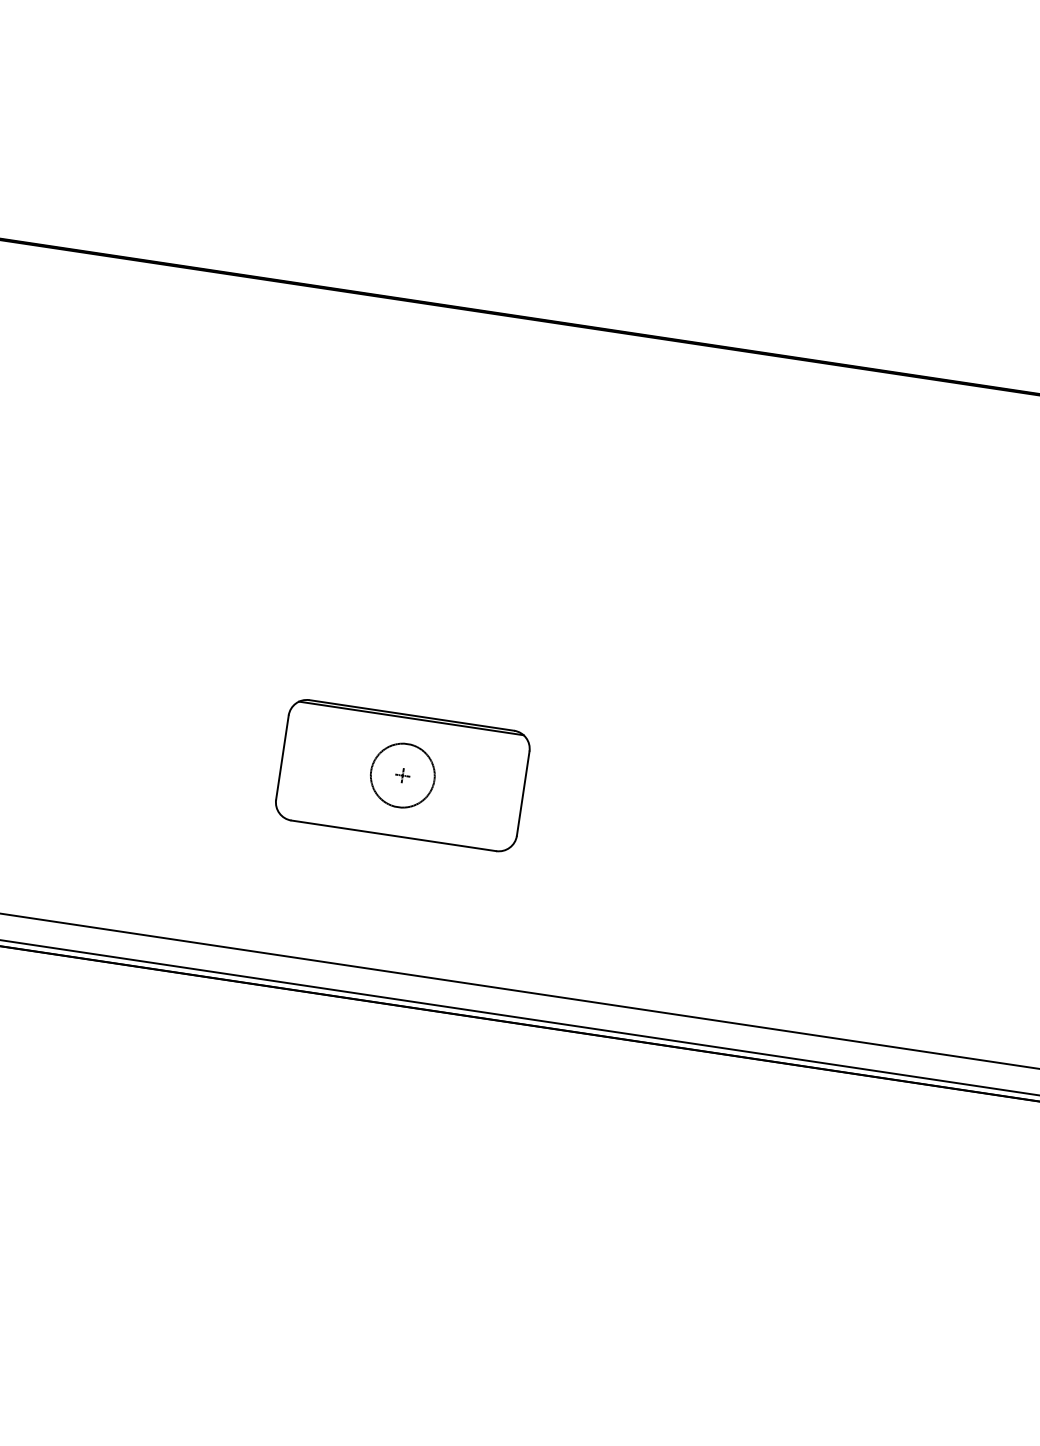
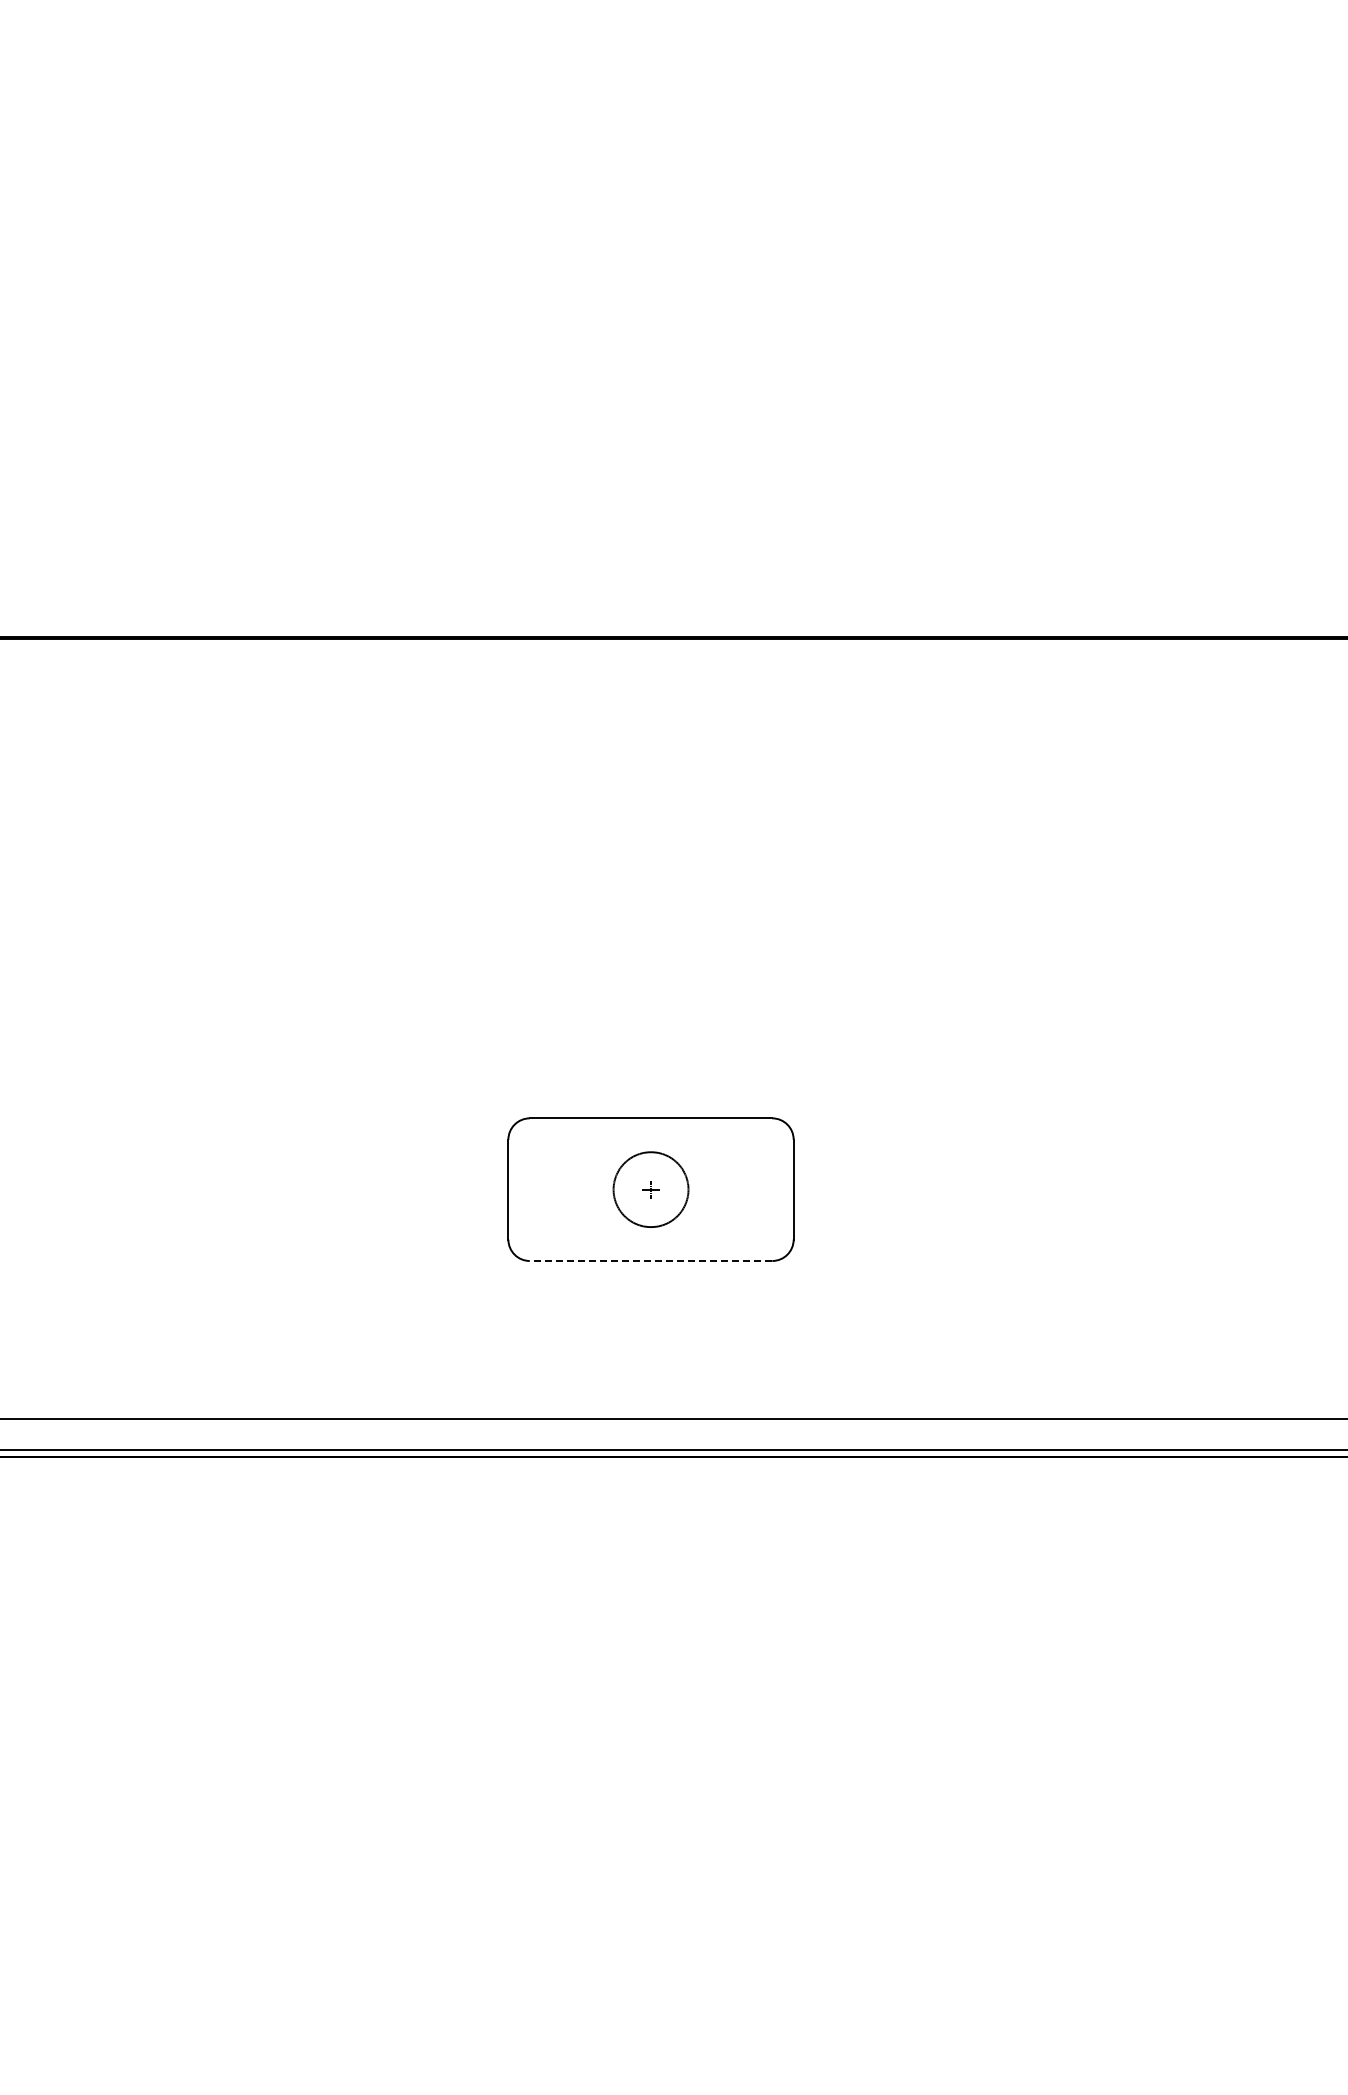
line: (410, 718) -> (650, 1121), removed
line: (393, 836) -> (650, 1261), solid -> dashed

